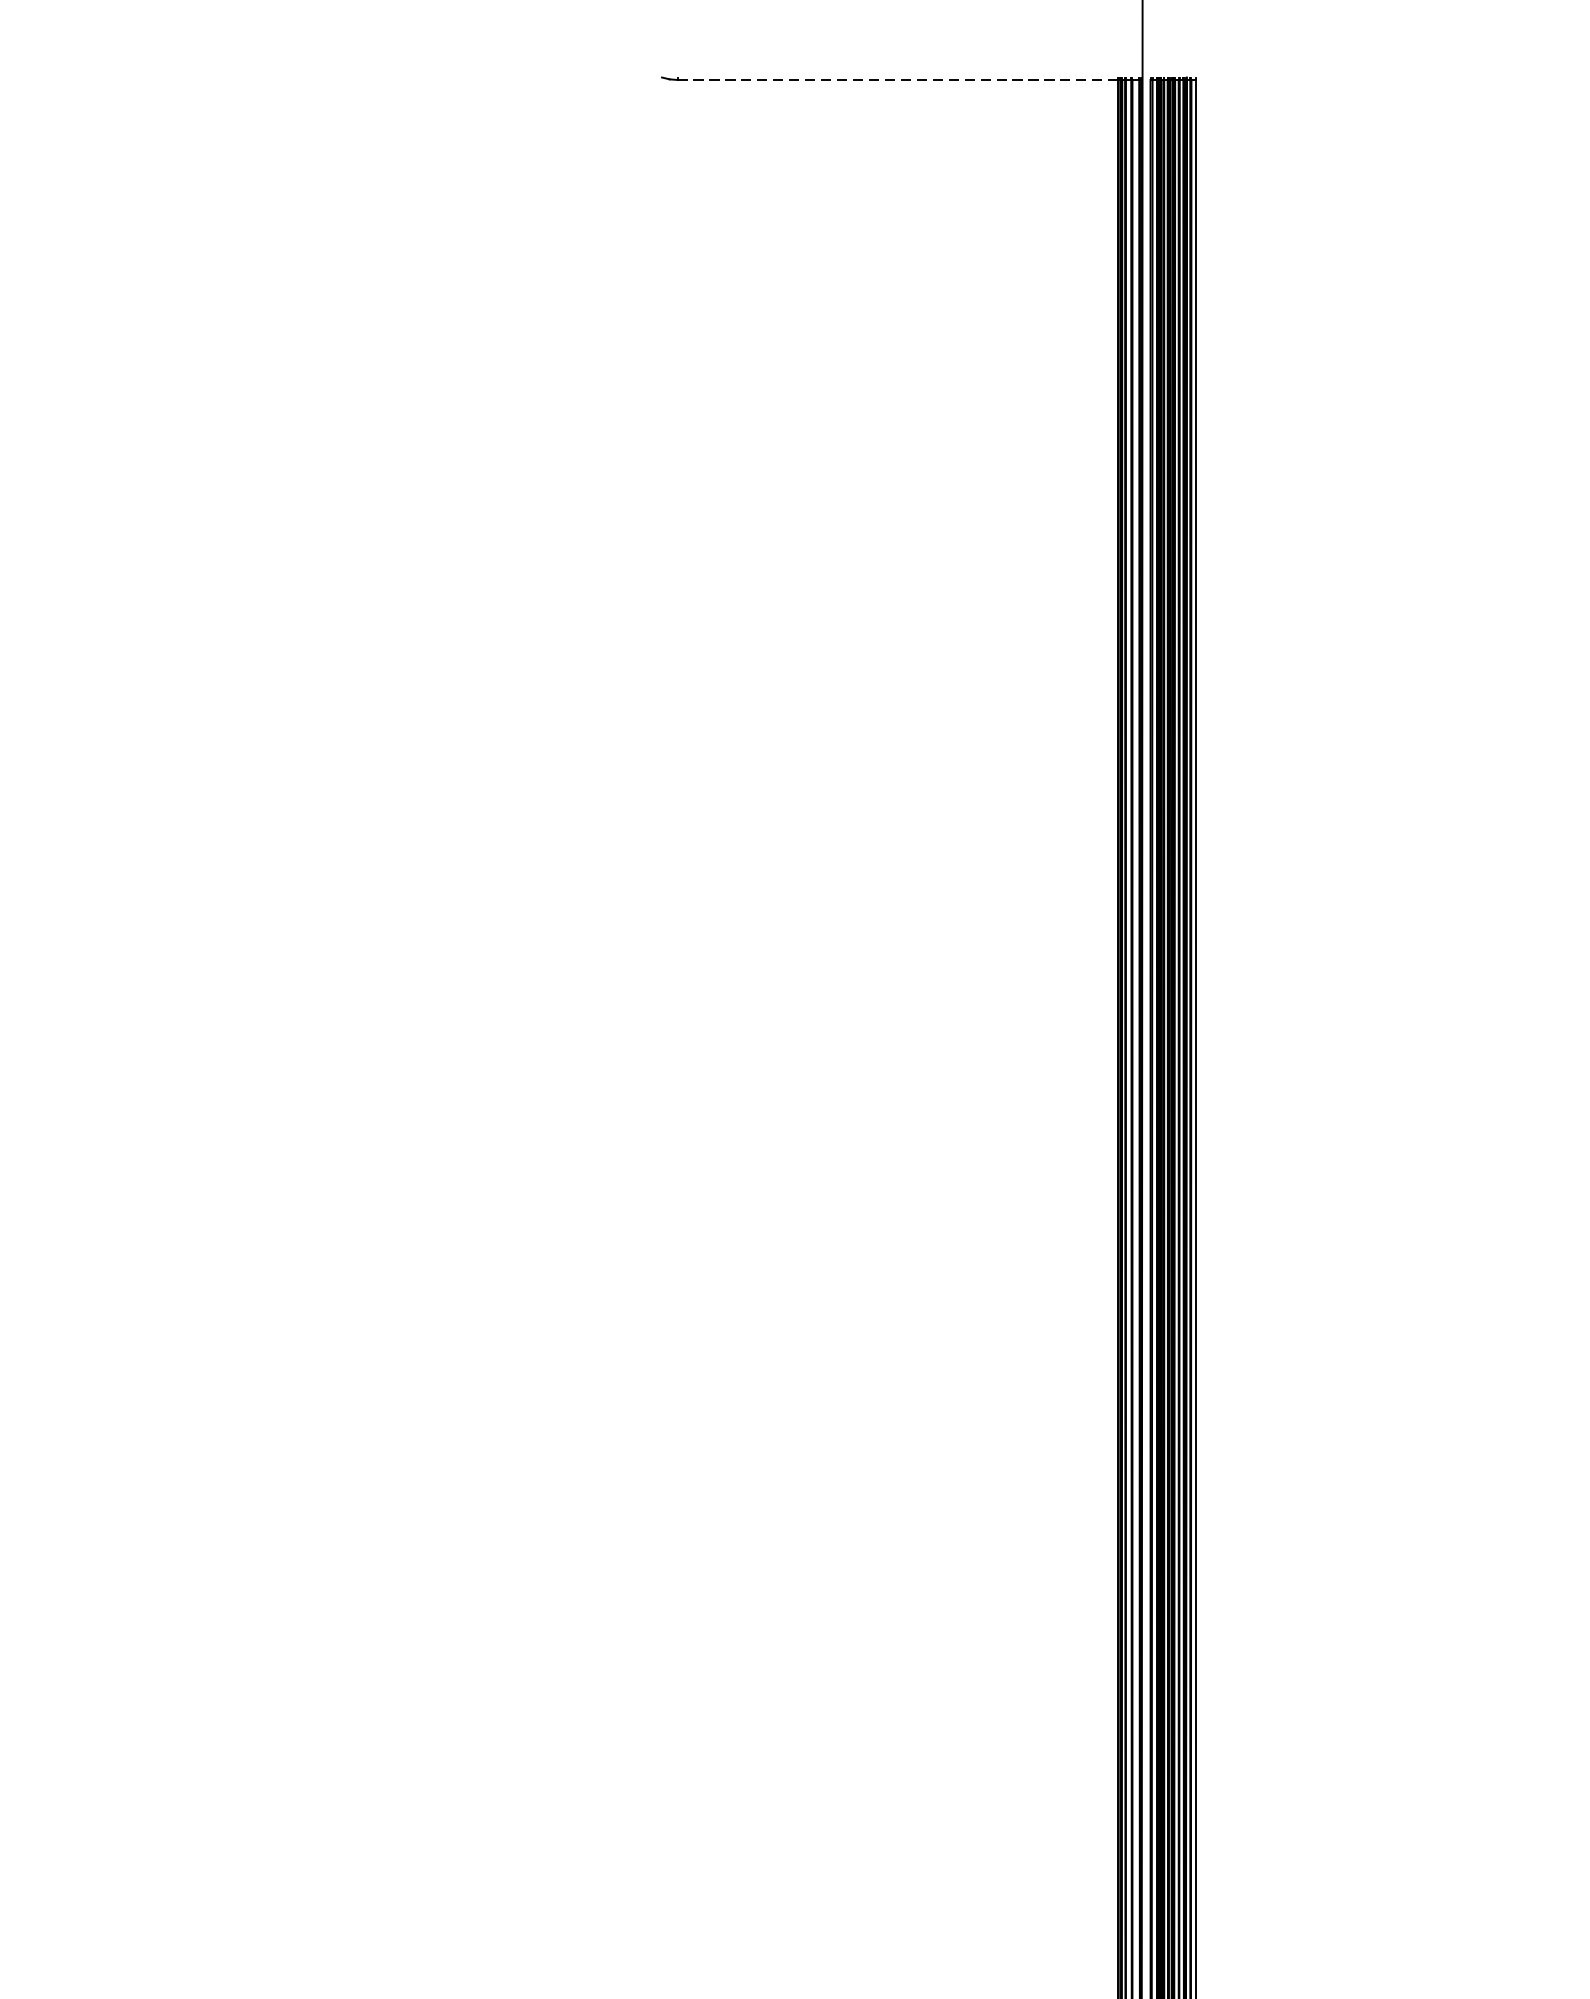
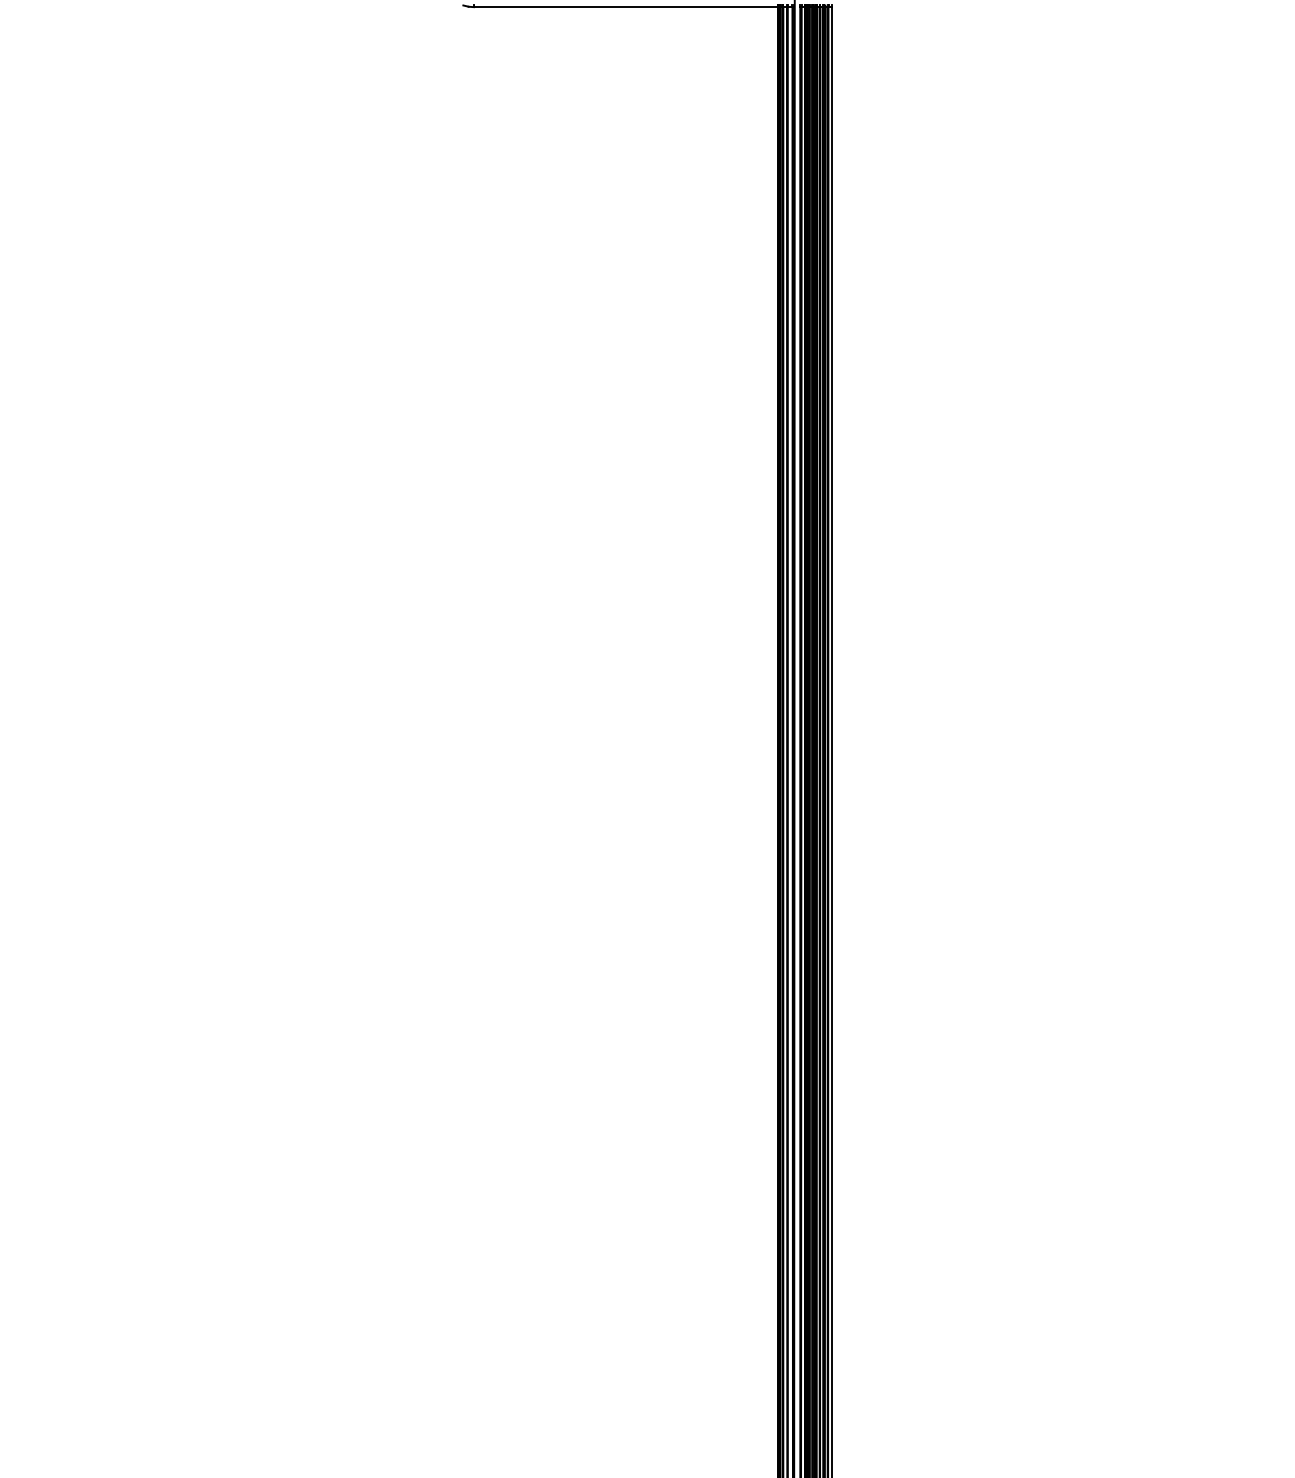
line: (897, 80) -> (625, 7), dashed -> solid

